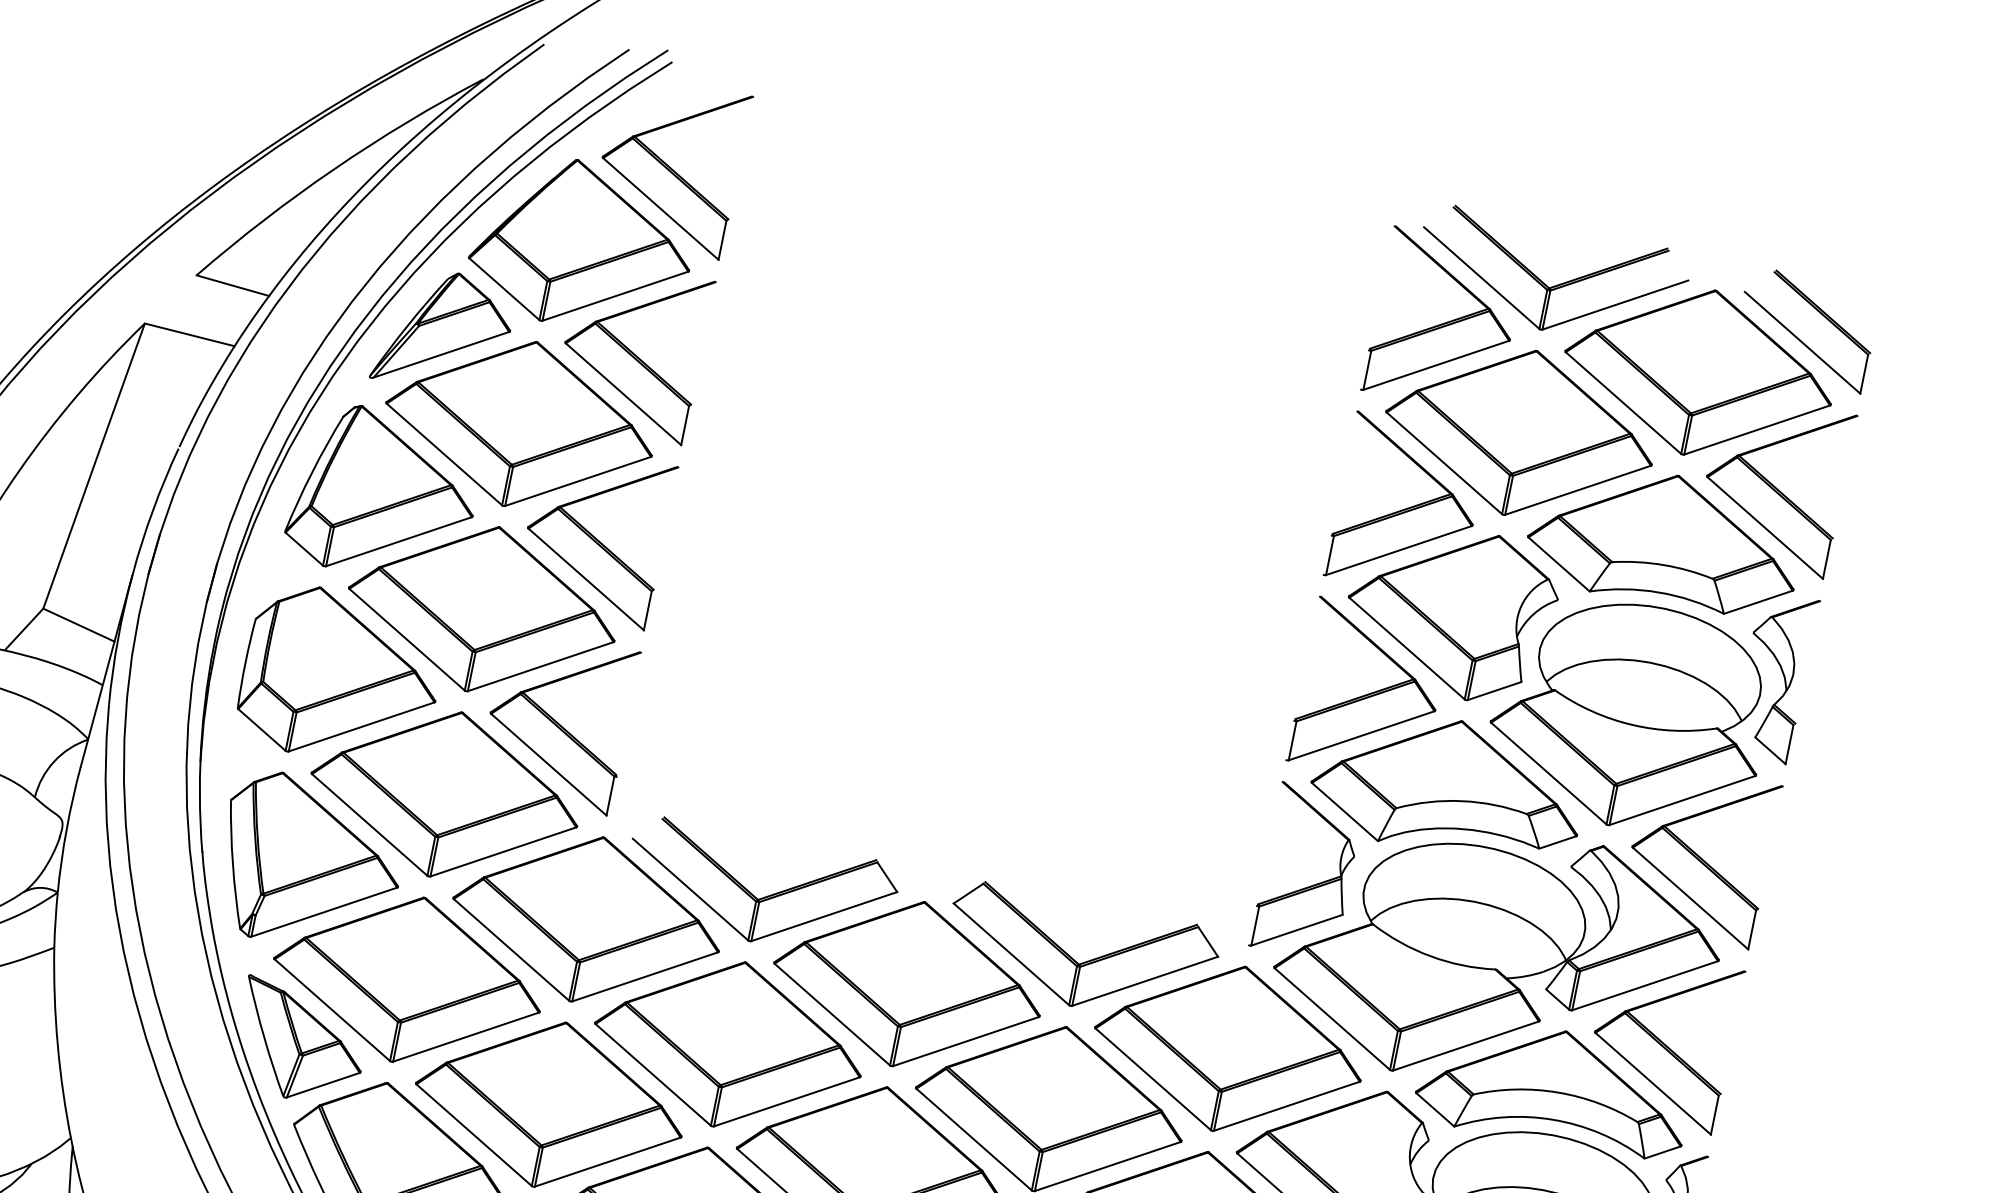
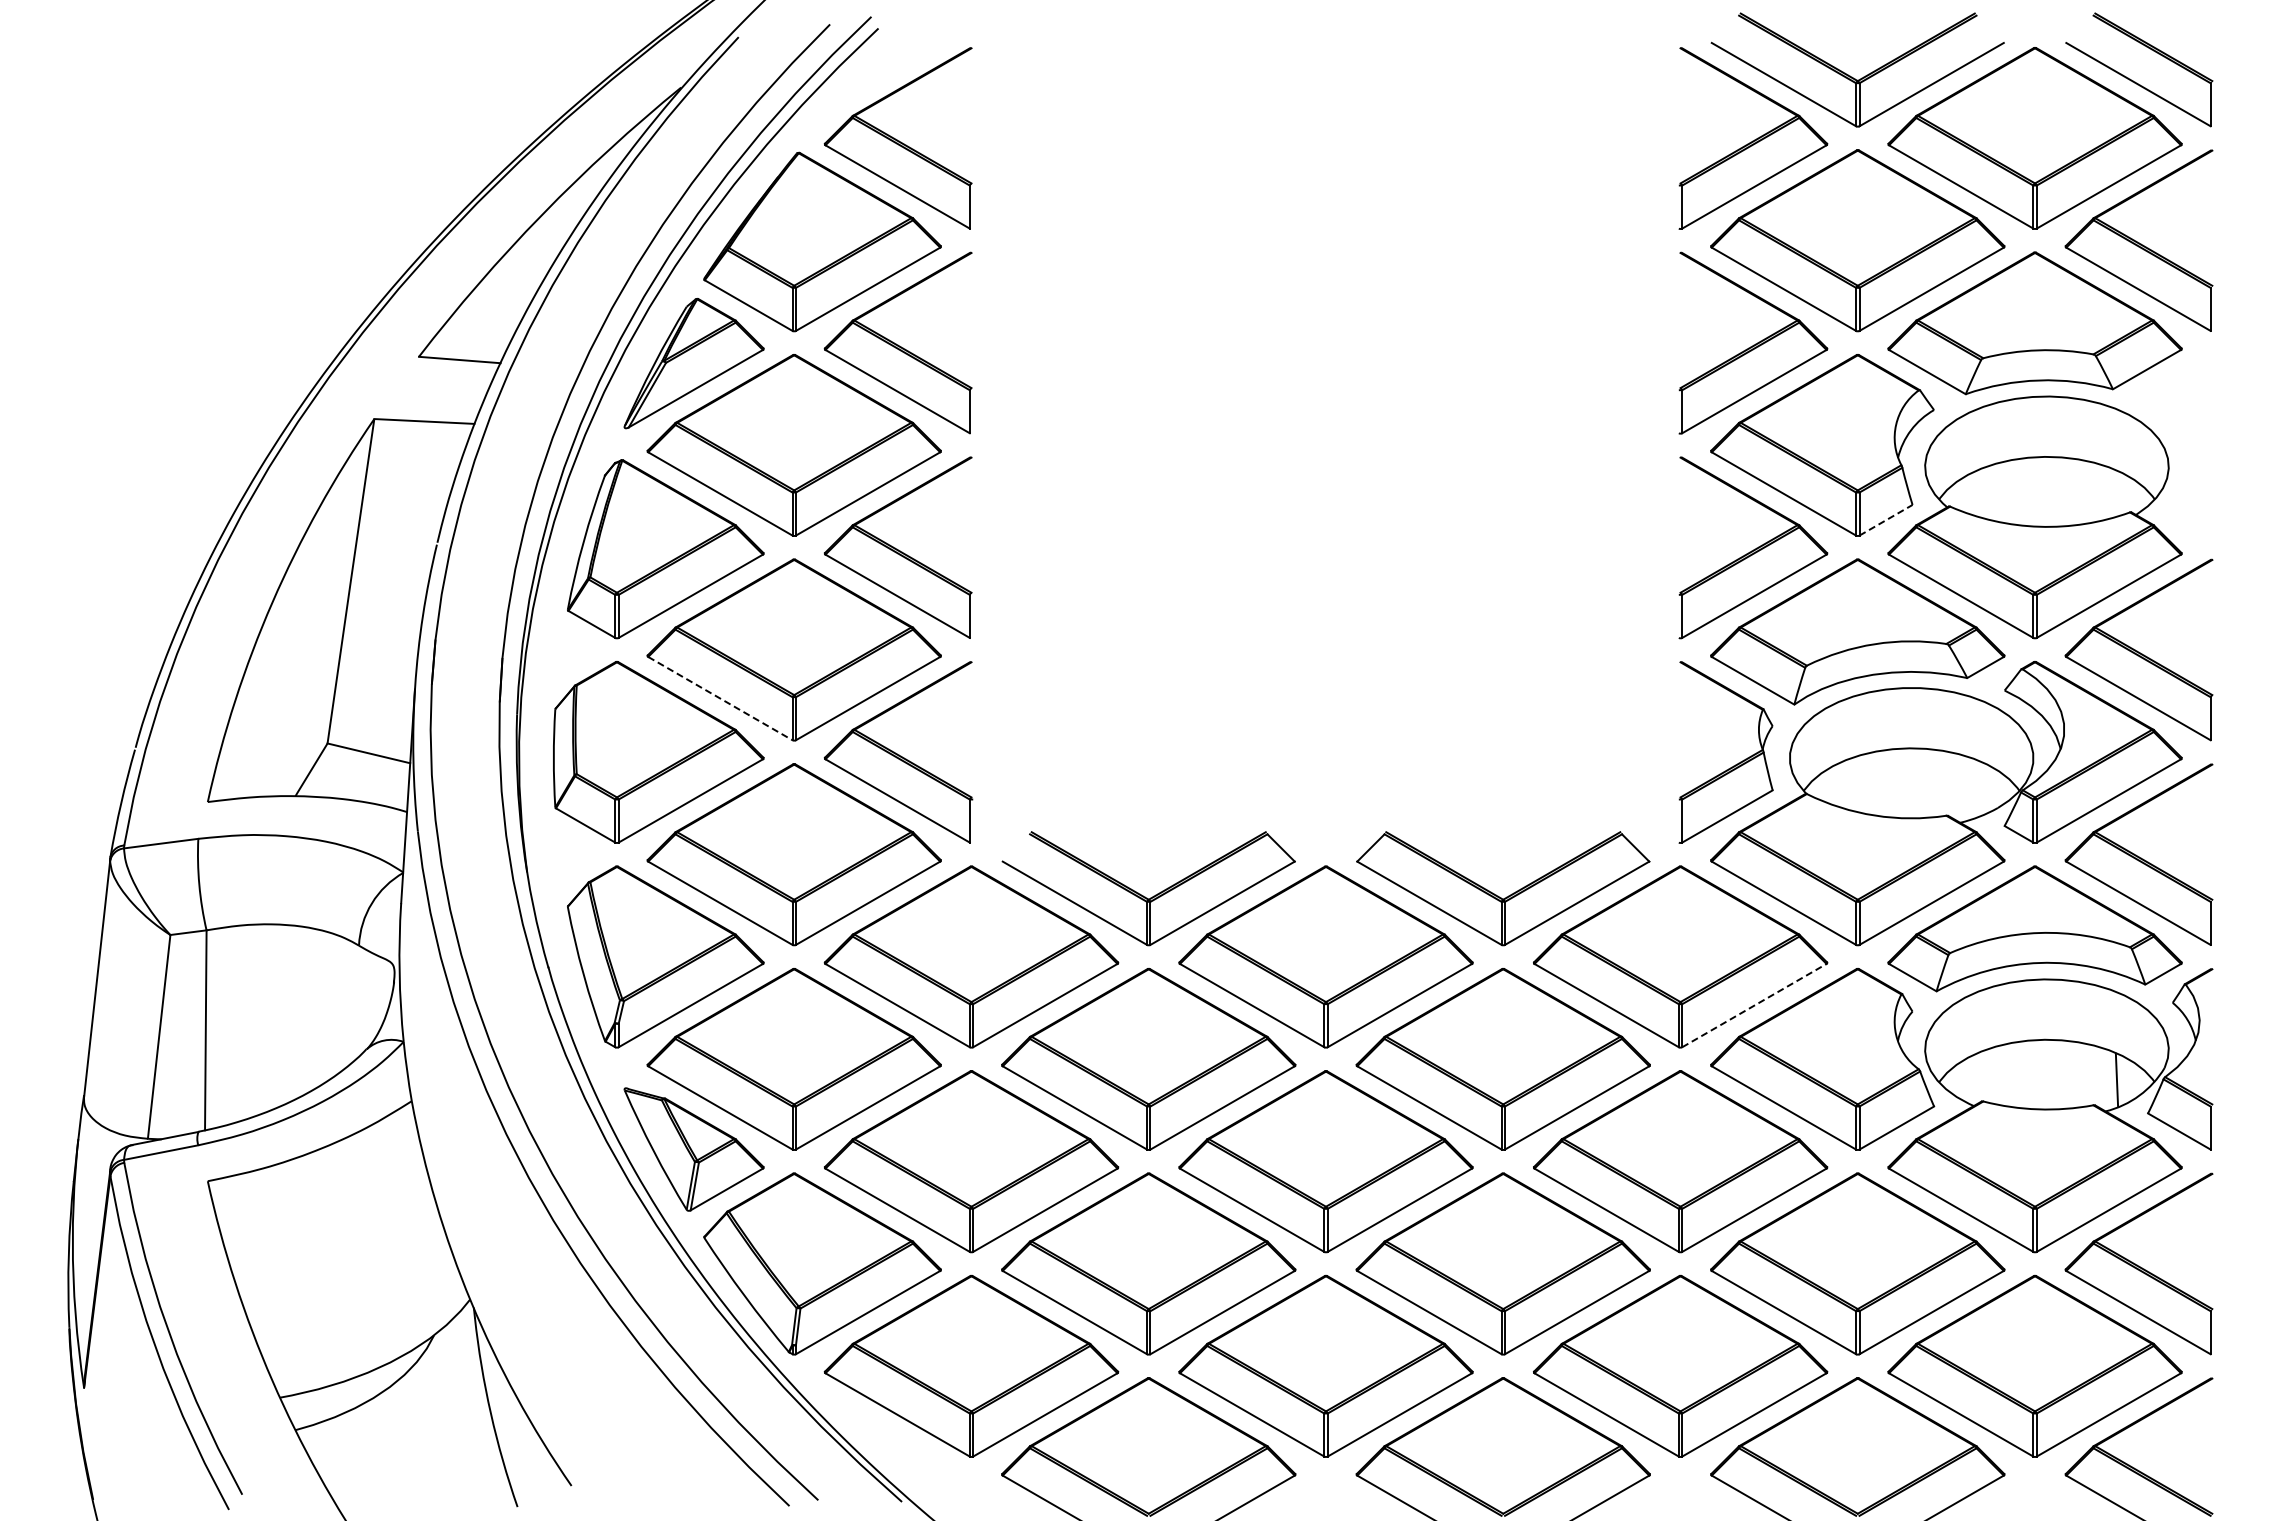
line: (407, 639) -> (720, 698), solid -> dashed
part: (1782, 674) -> (2188, 441), removed
line: (1494, 691) -> (1886, 520), solid -> dashed
line: (1287, 1106) -> (1754, 1005), solid -> dashed

